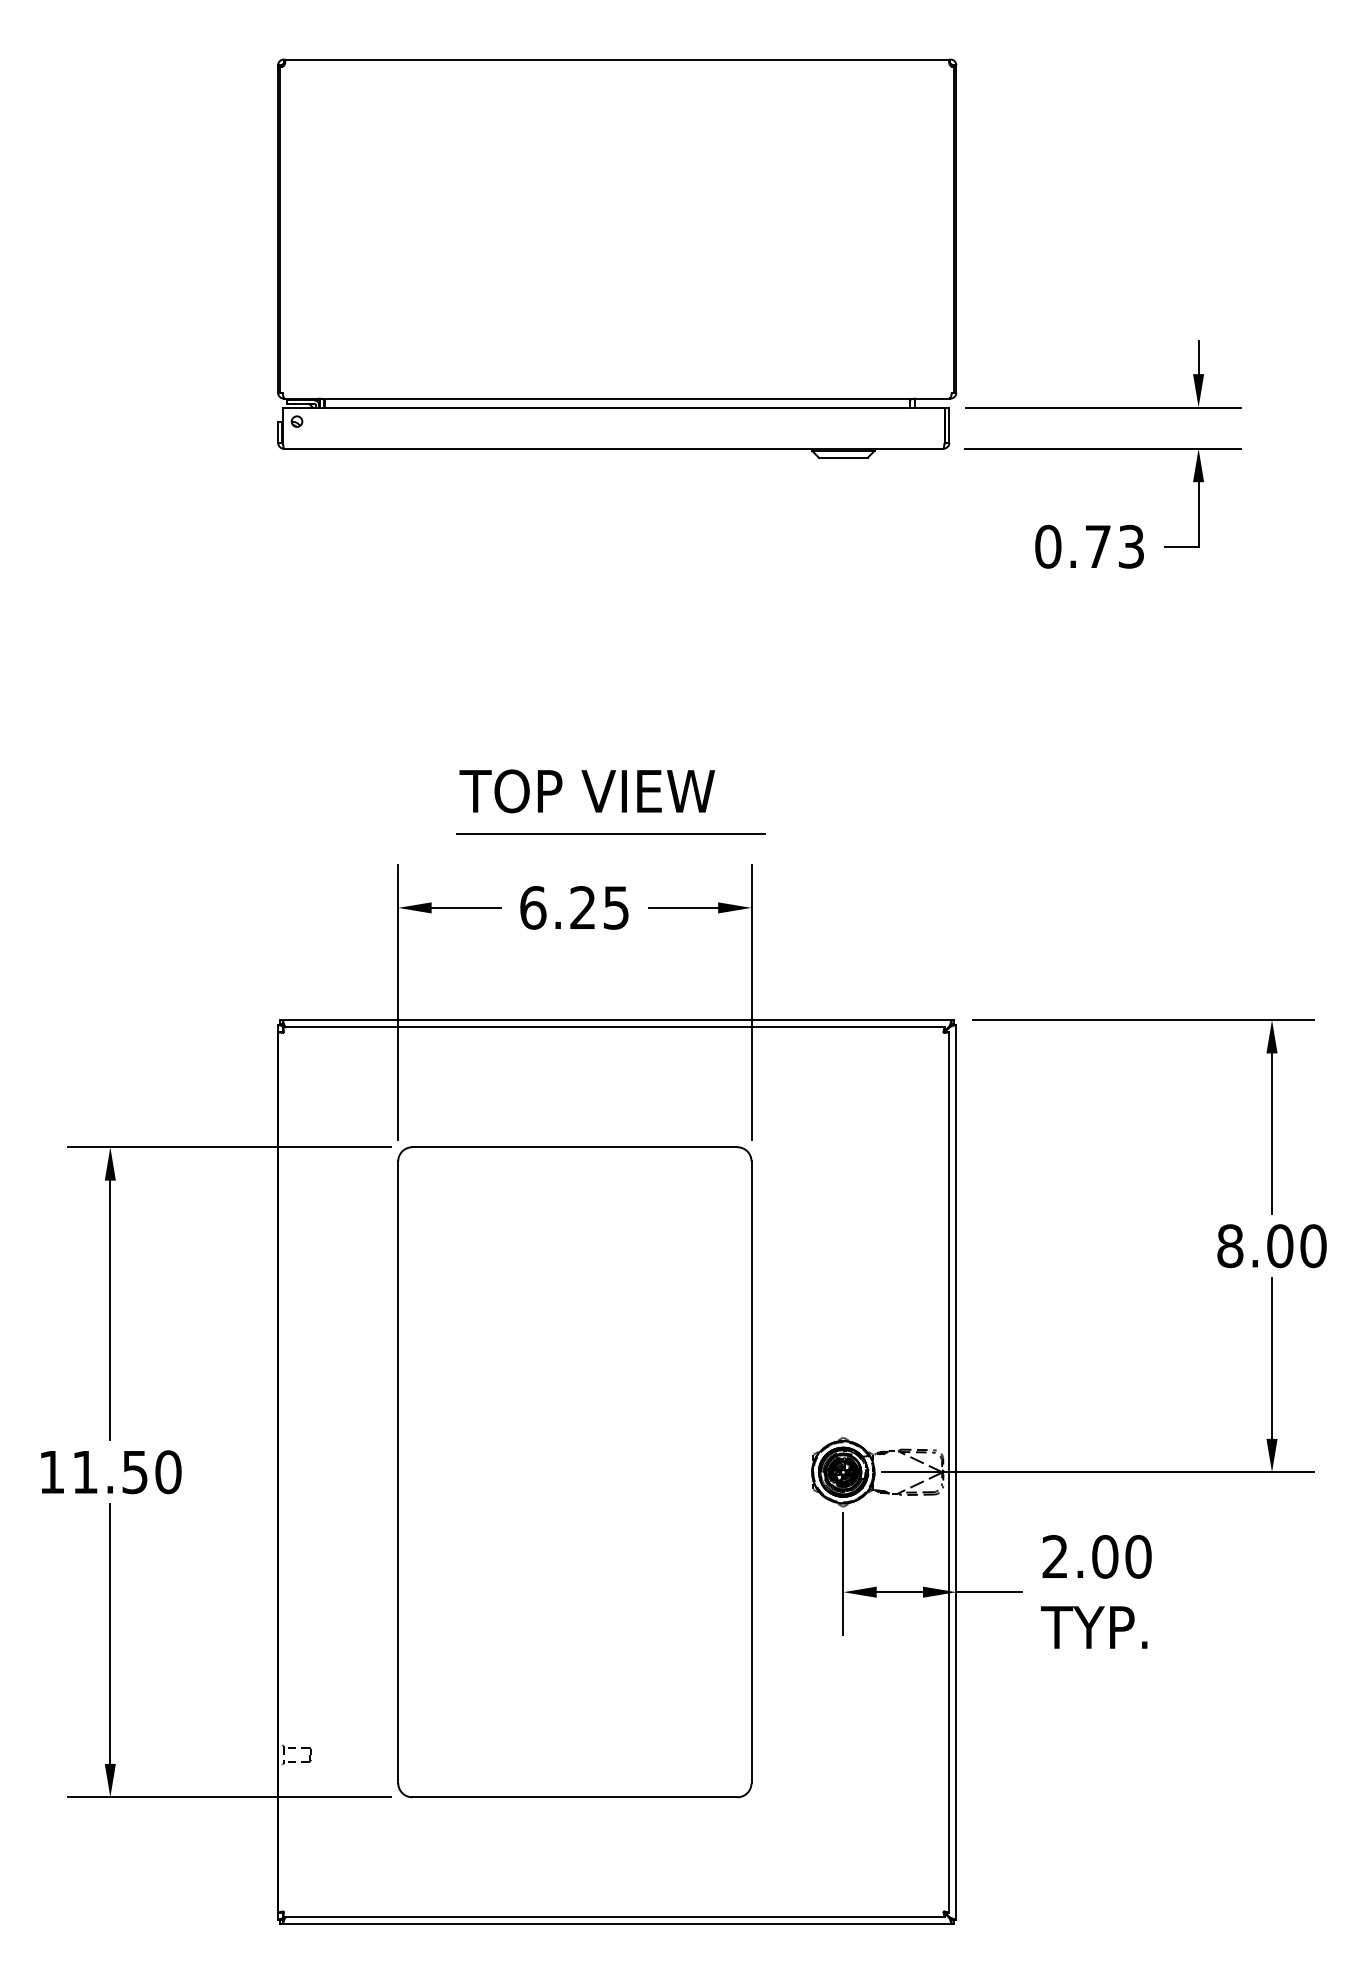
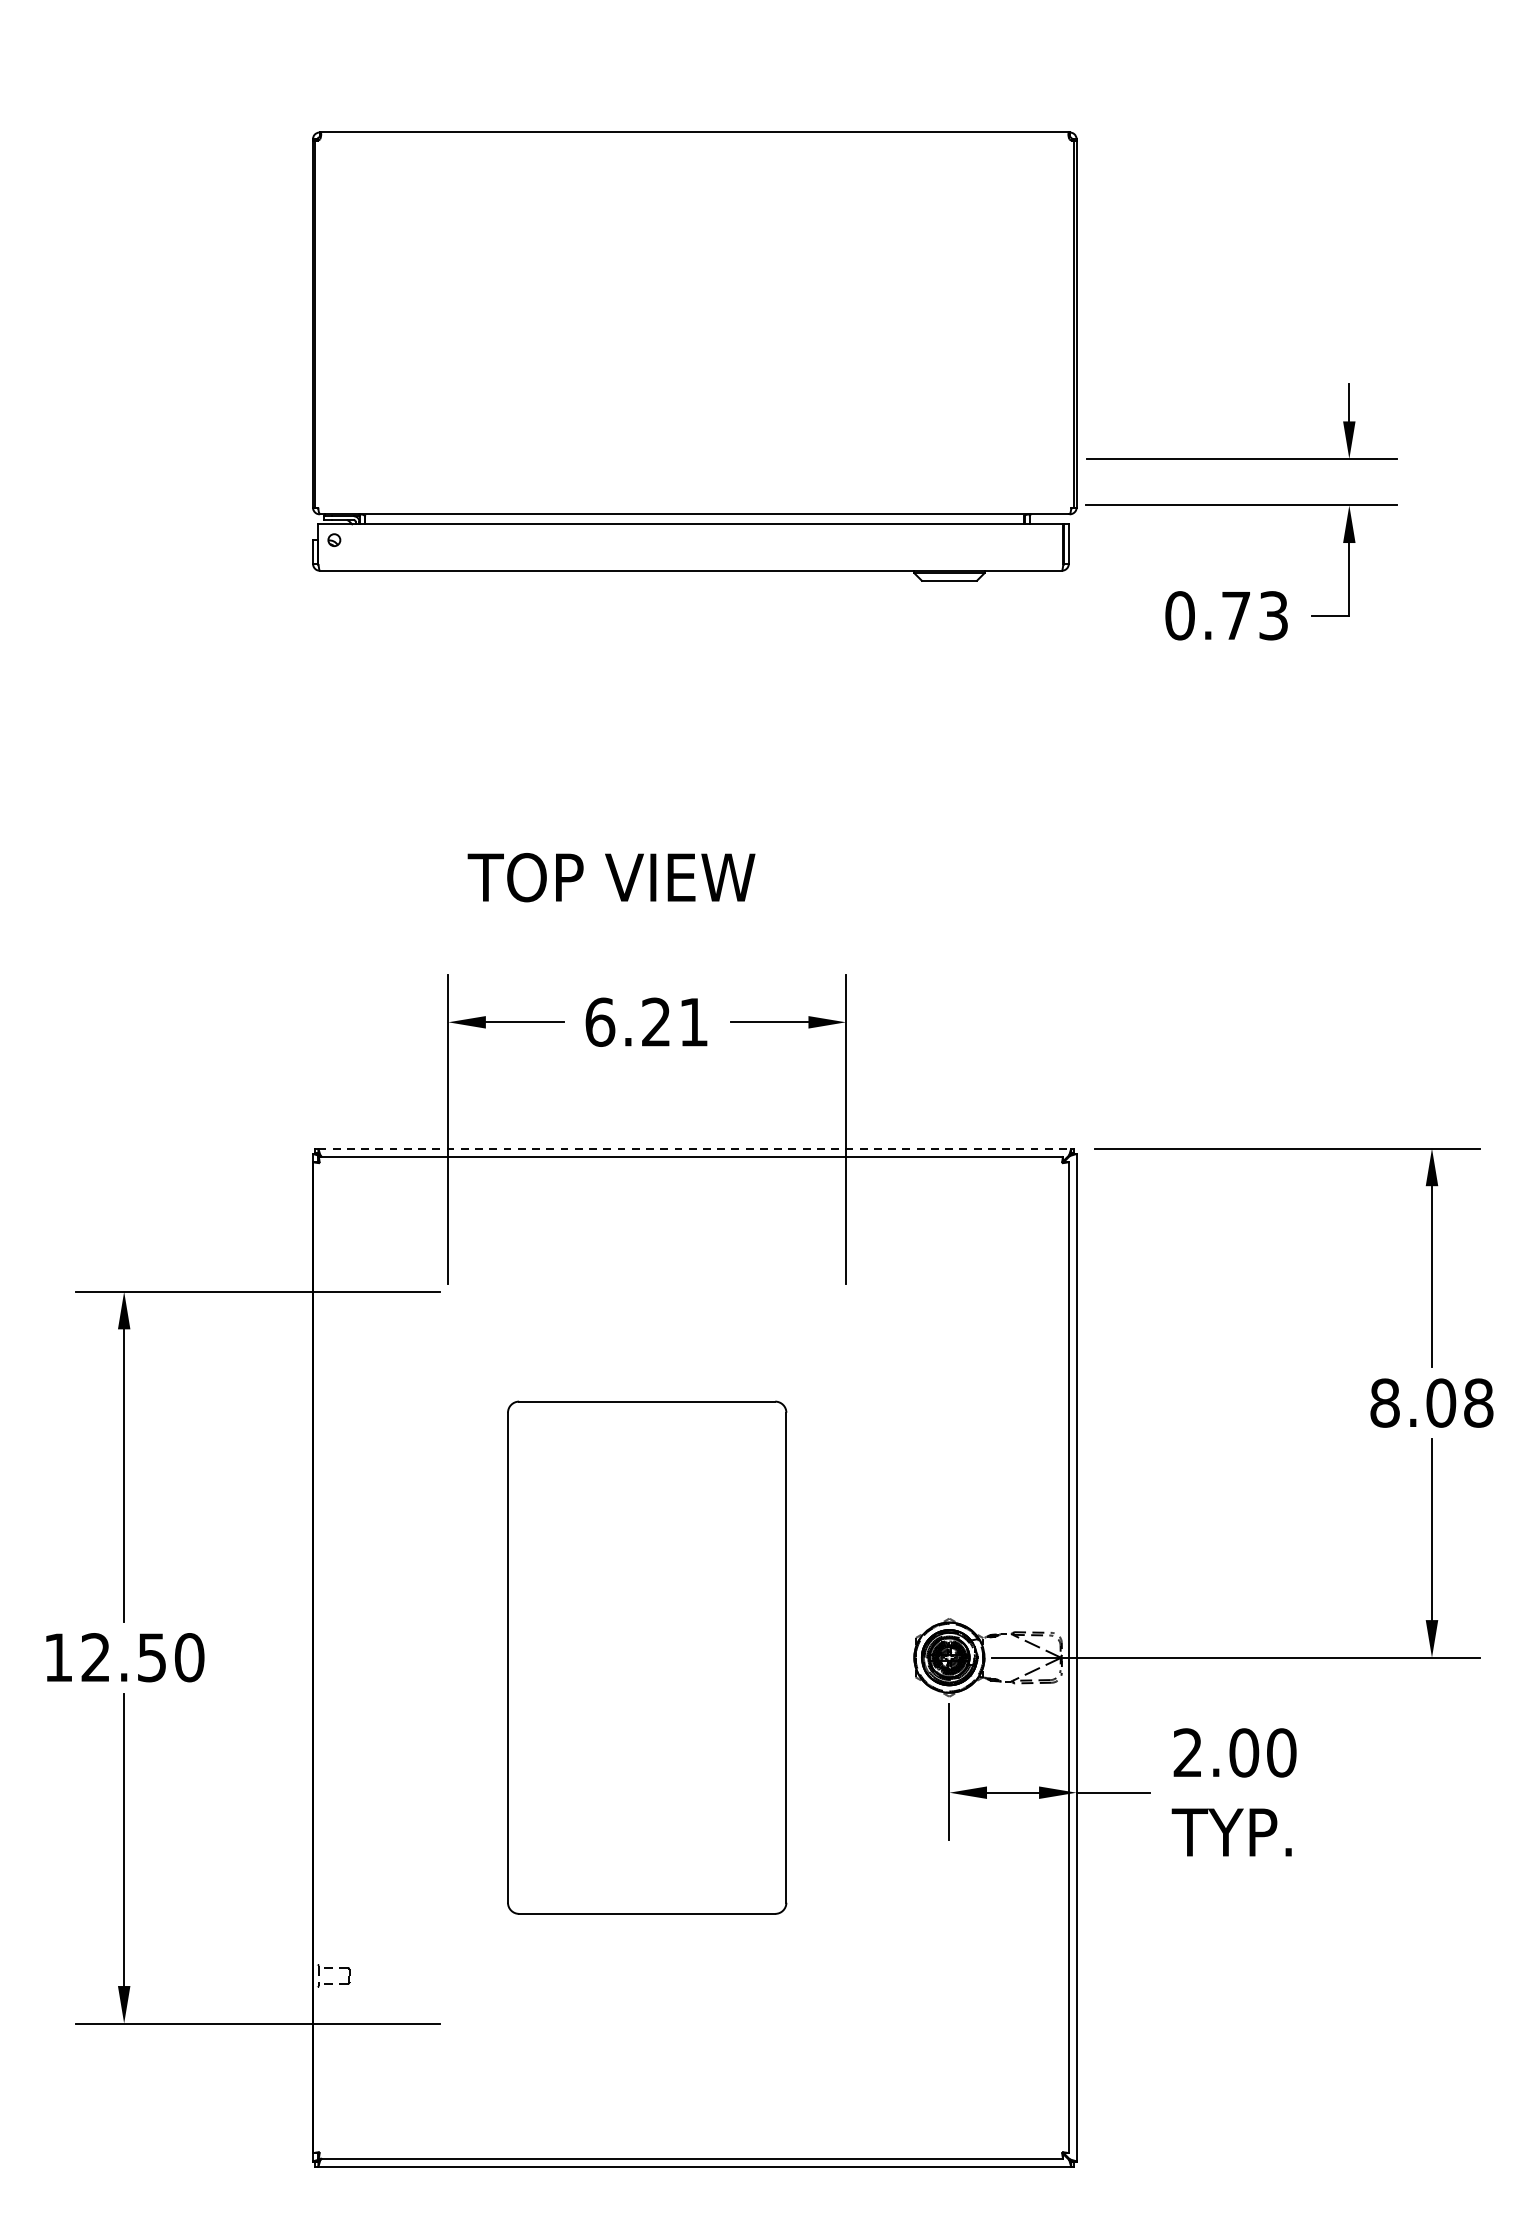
part: (617, 258) -> (695, 356), moved
text: (586, 791) -> (610, 877), moved
line: (611, 833) -> (688, 938), removed
text: (615, 907) -> (692, 1021), 6.25 -> 6.21
line: (617, 1020) -> (695, 1149), solid -> dashed
text: (1313, 1245) -> (1478, 1402), 8.00 -> 8.08
text: (84, 1471) -> (95, 1656), 11.50 -> 12.50
part: (574, 1472) -> (646, 1657), size x0.7

